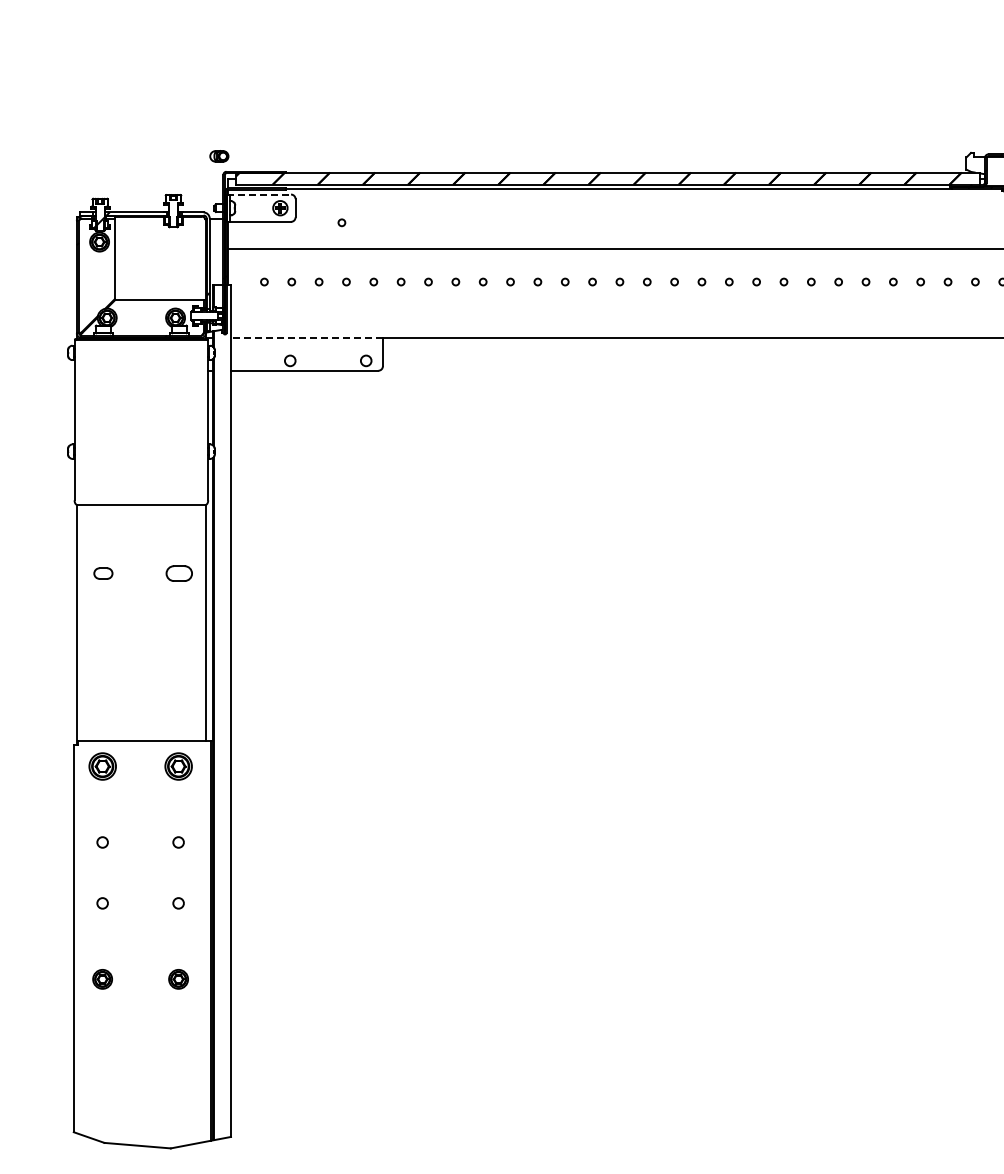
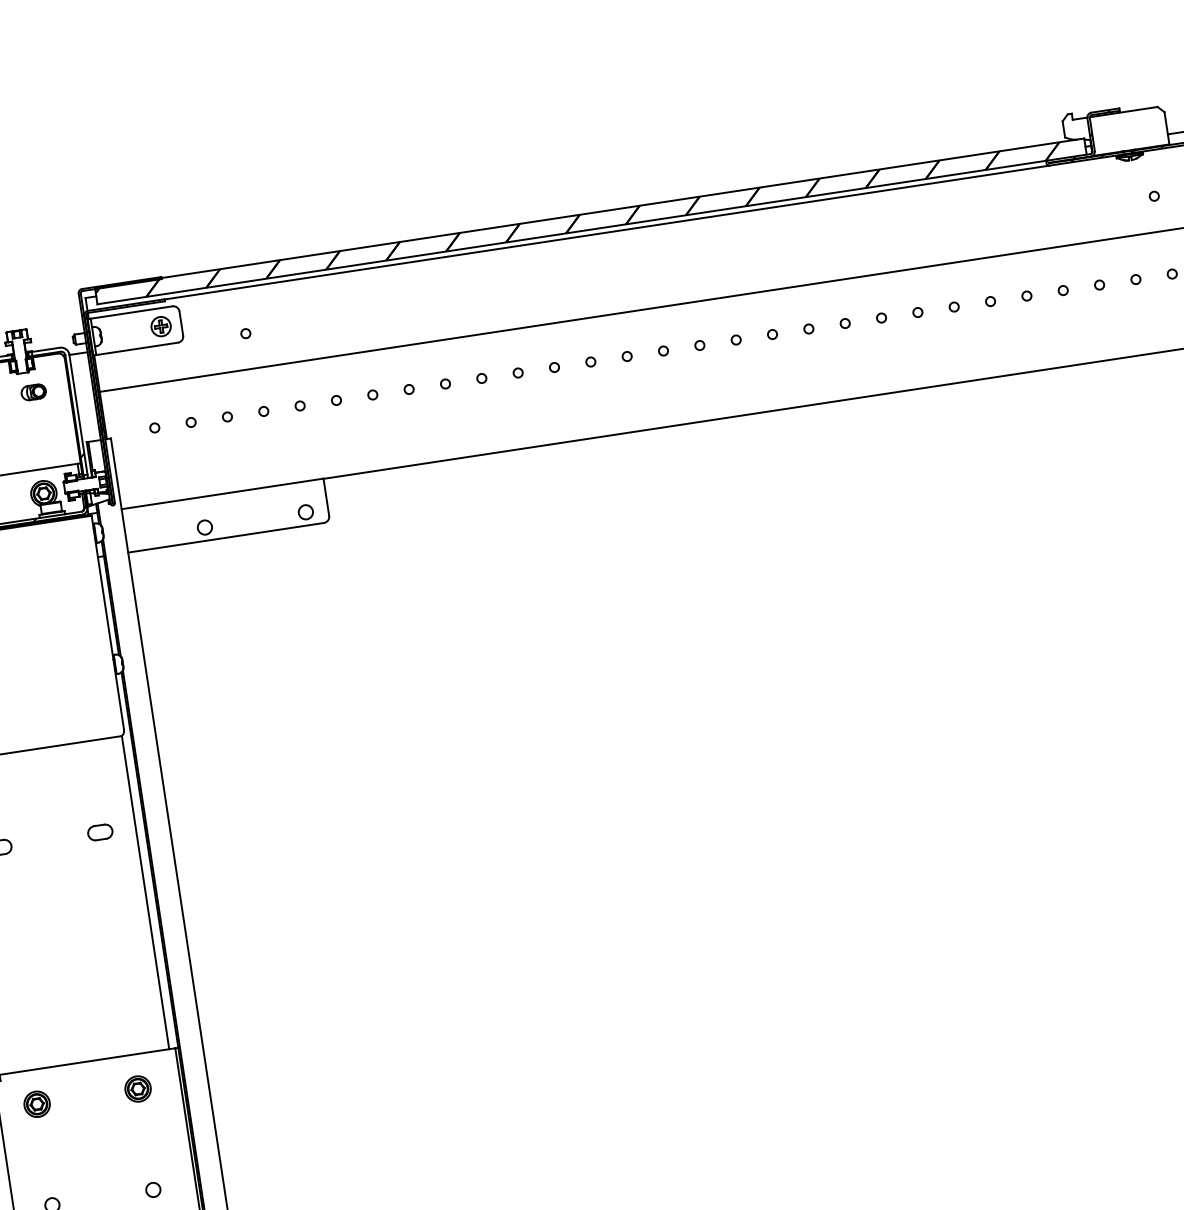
part: (219, 156) -> (33, 392), moved
line: (259, 194) -> (130, 312), dashed -> solid
line: (306, 338) -> (222, 494), dashed -> solid
part: (179, 573) -> (100, 832), size x0.71
part: (102, 766) -> (36, 1104), size x0.71
part: (178, 766) -> (137, 1089), size x0.71

